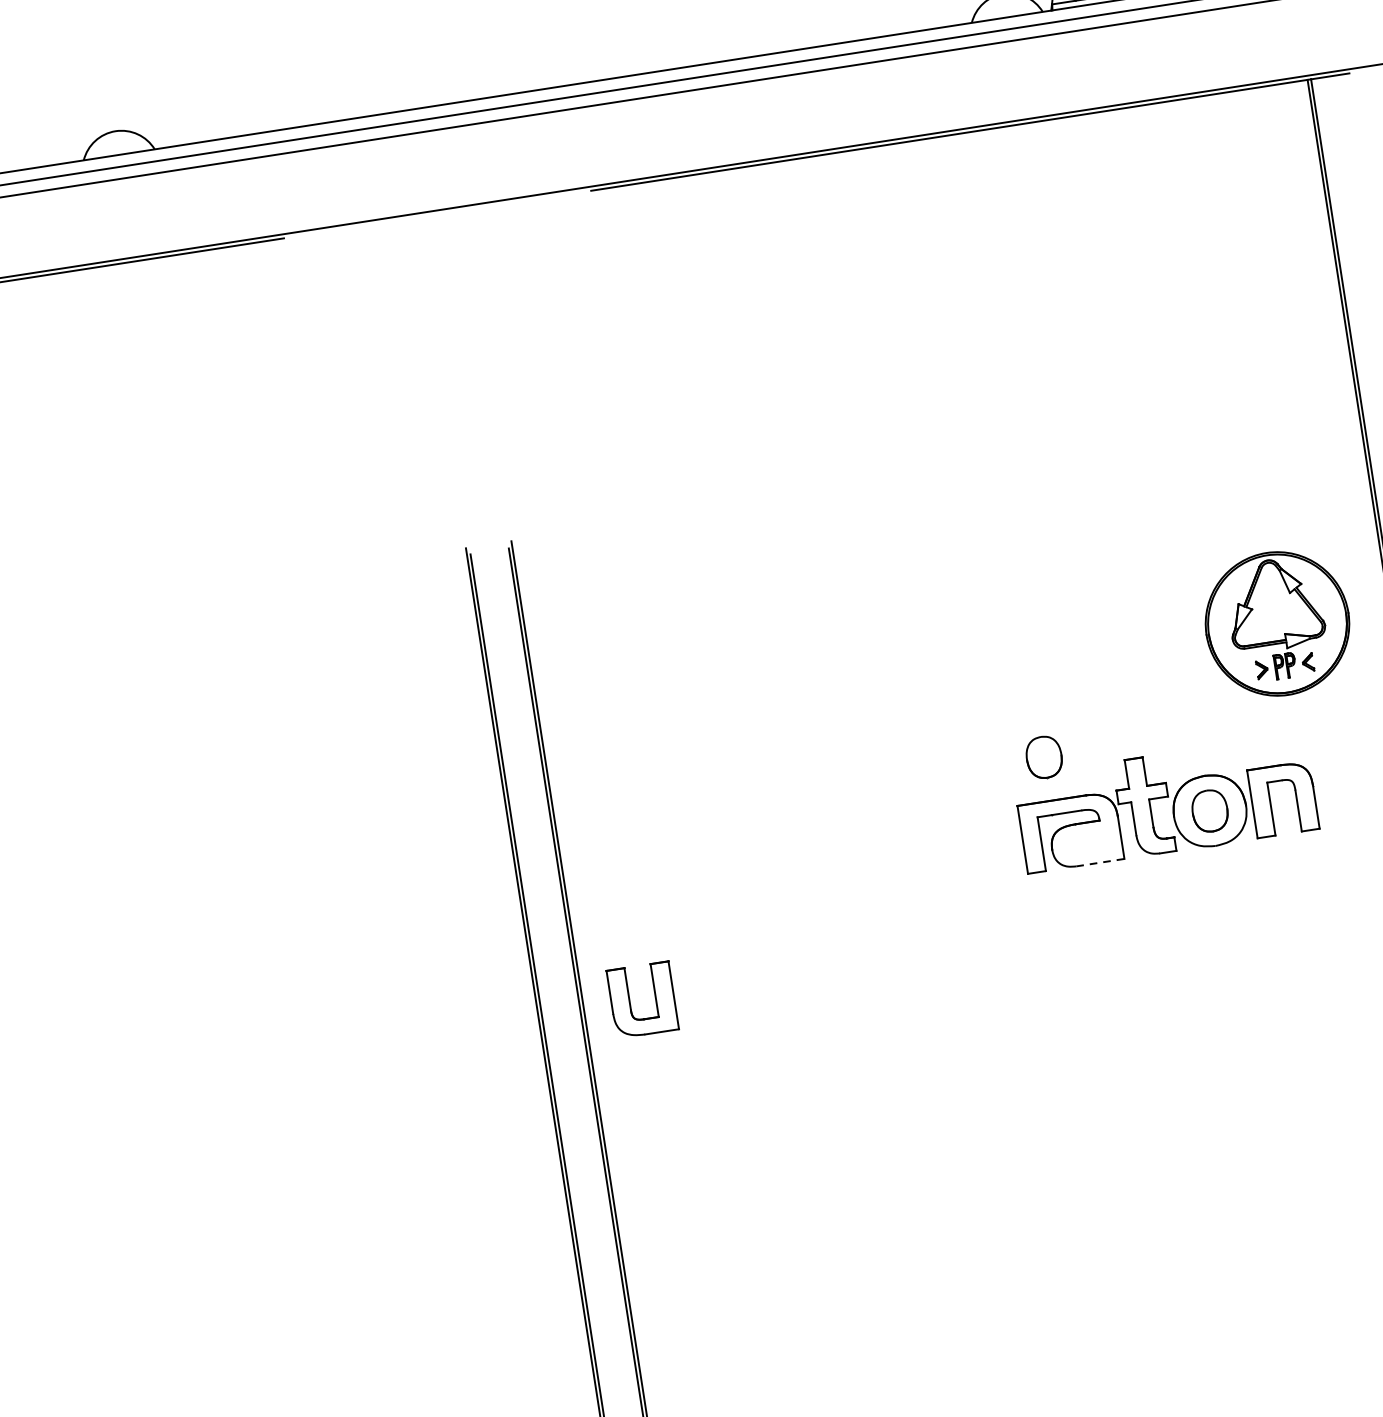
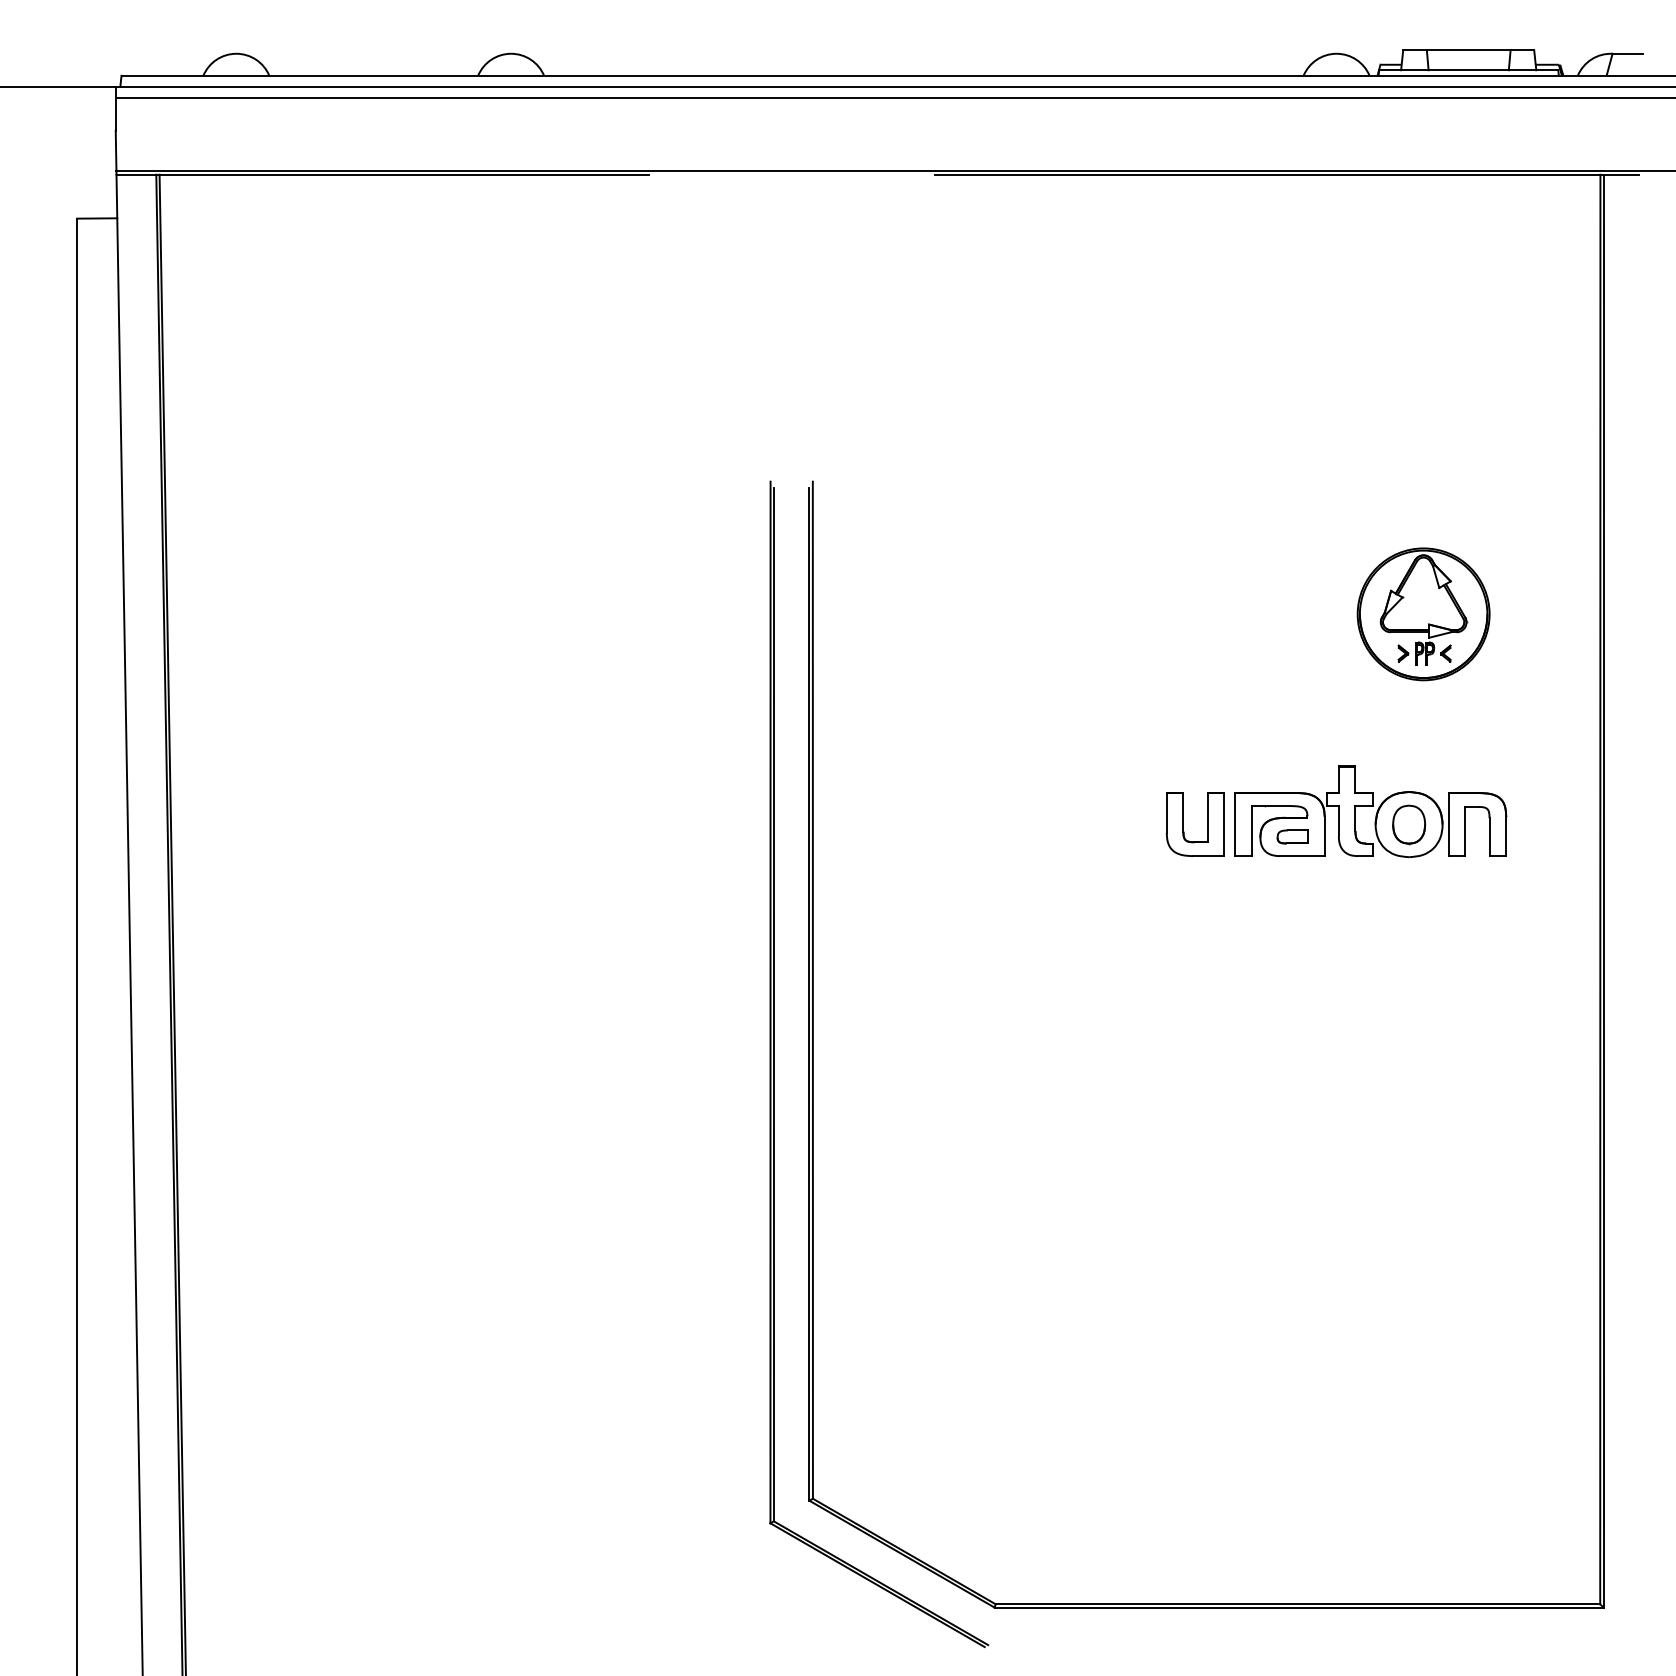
part: (1277, 624) -> (1423, 614), moved
part: (1043, 757) -> (1265, 752), removed
part: (1086, 843) -> (1292, 836), added
line: (1100, 862) -> (1302, 856), dashed -> solid
part: (629, 1001) -> (1183, 824), moved

